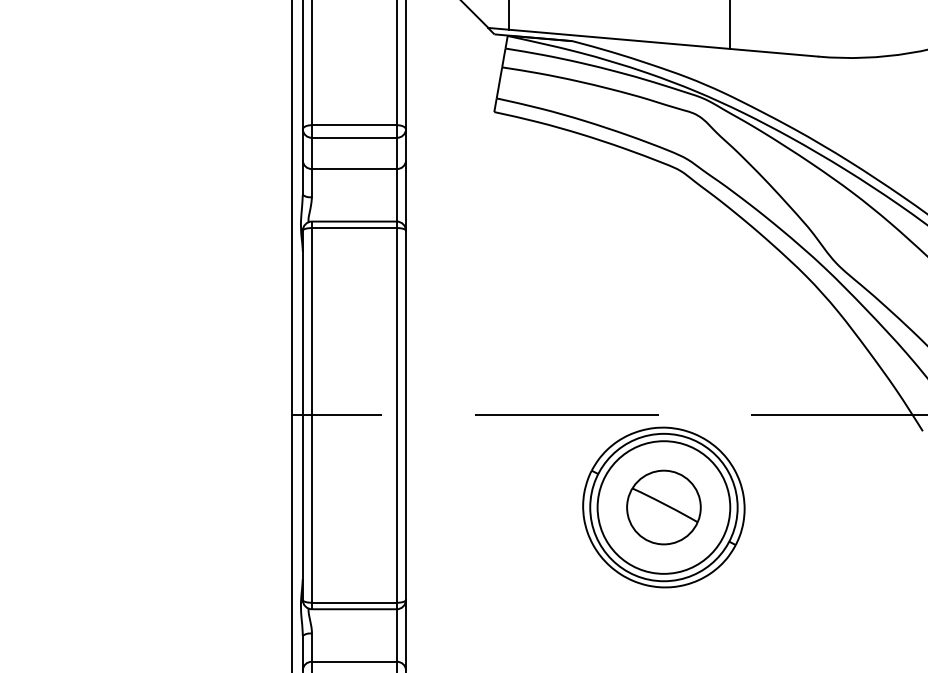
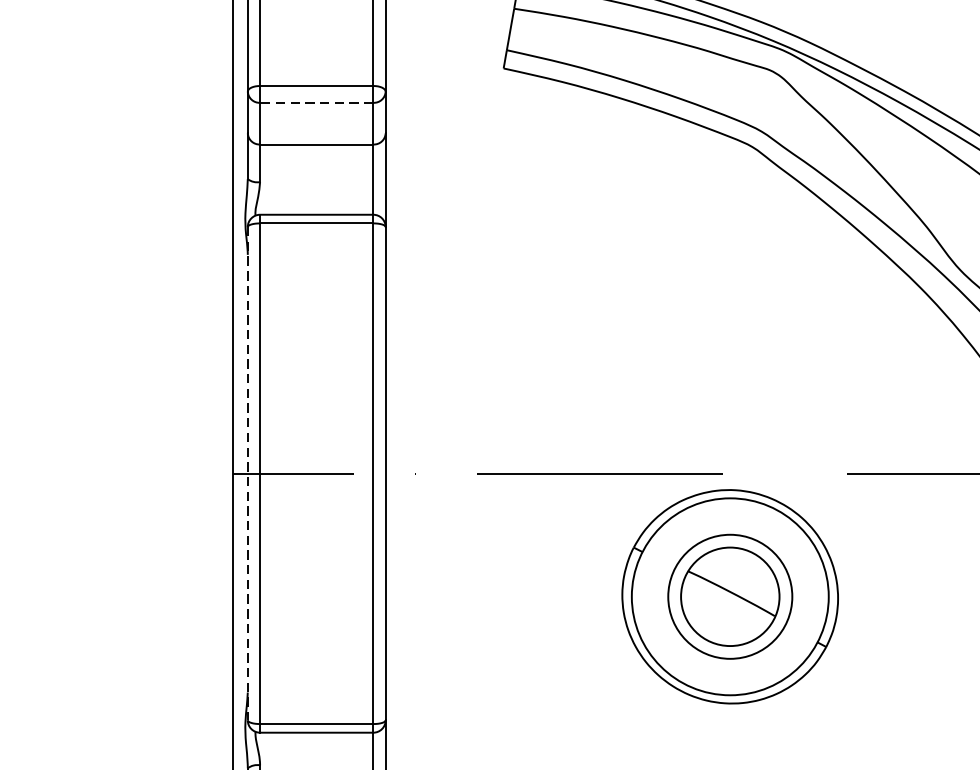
line: (353, 137) -> (315, 102), solid -> dashed
line: (302, 415) -> (247, 473), solid -> dashed
circle: (663, 507) -> (729, 596), size x0.7

